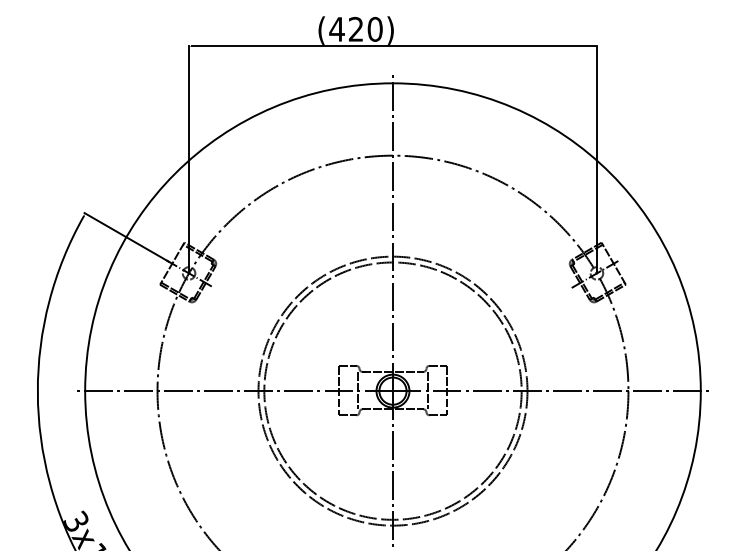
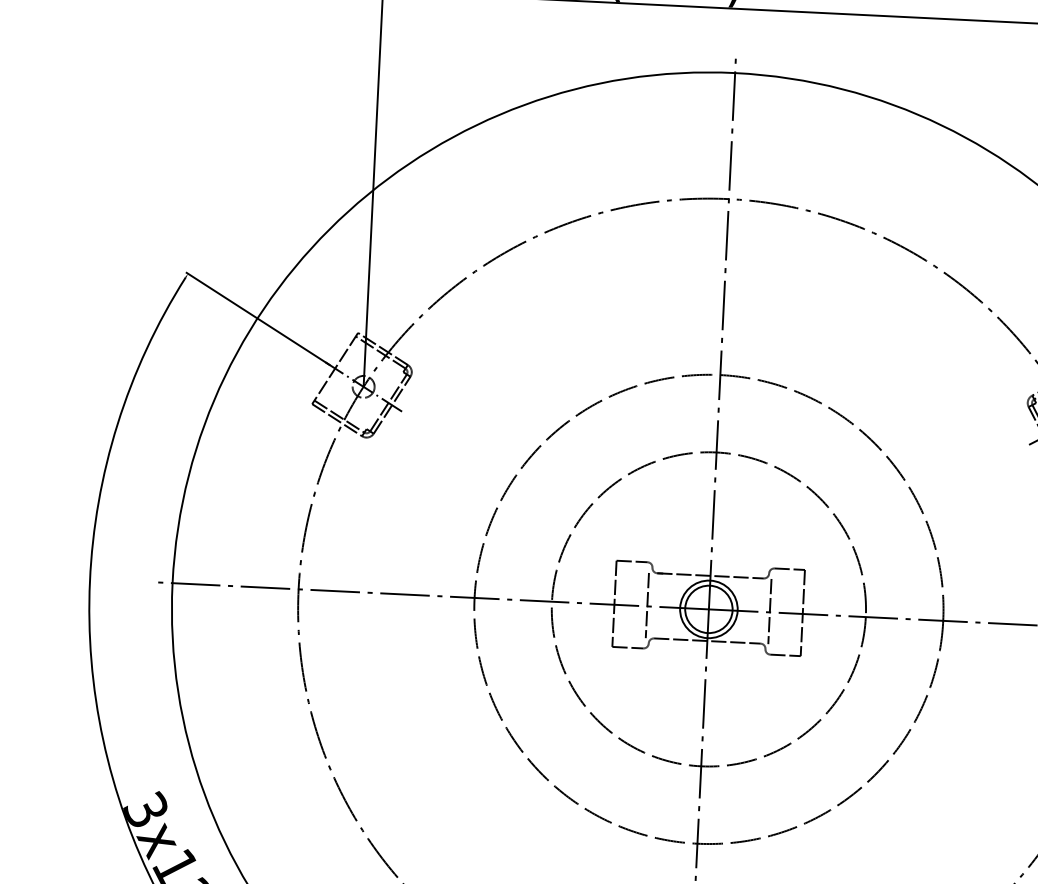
circle: (392, 390) -> (708, 608), size x0.7

